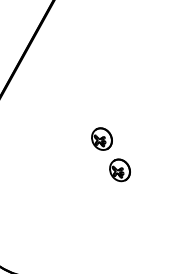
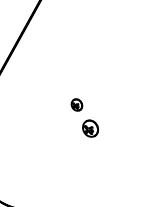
part: (101, 138) -> (76, 104), size x0.7

